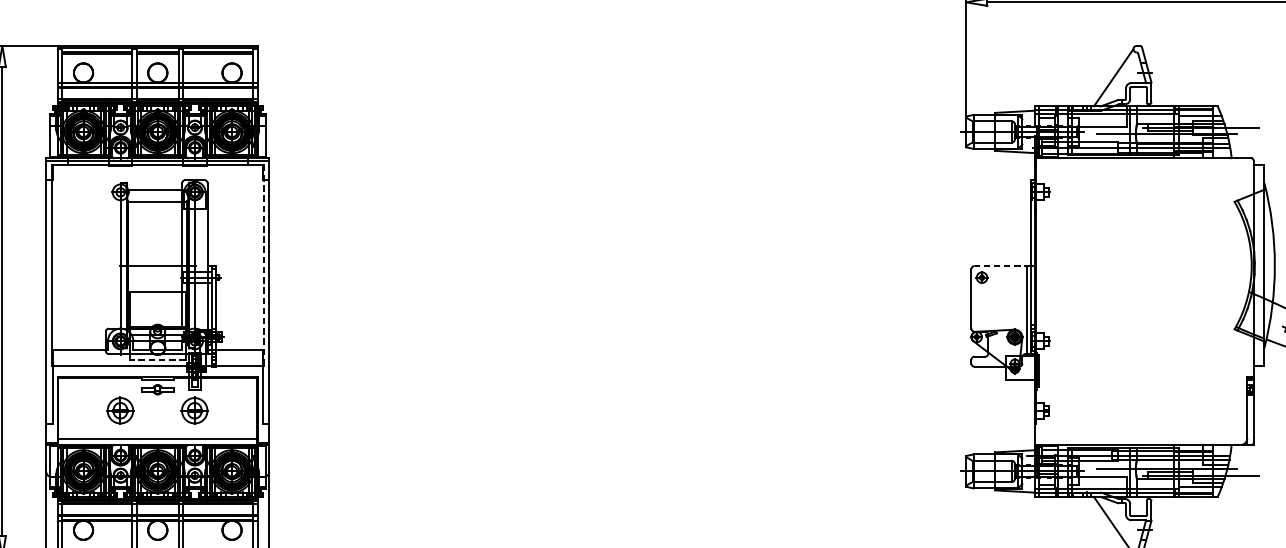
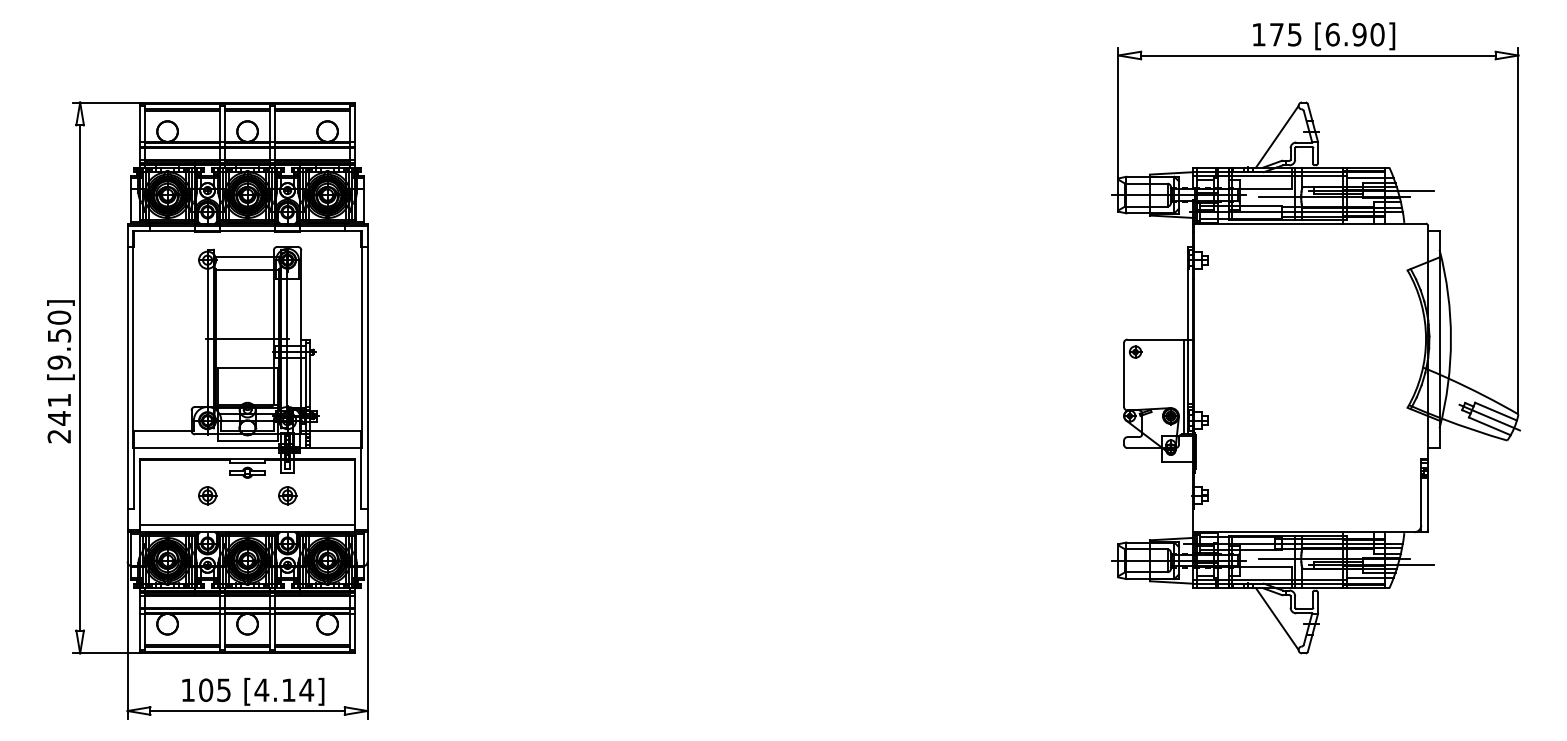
line: (263, 265) -> (361, 339), dashed -> solid
line: (1002, 265) -> (1157, 339), dashed -> solid
line: (157, 359) -> (247, 440), dashed -> solid
part: (120, 410) -> (207, 495), size x0.62
part: (194, 410) -> (287, 495), size x0.62

